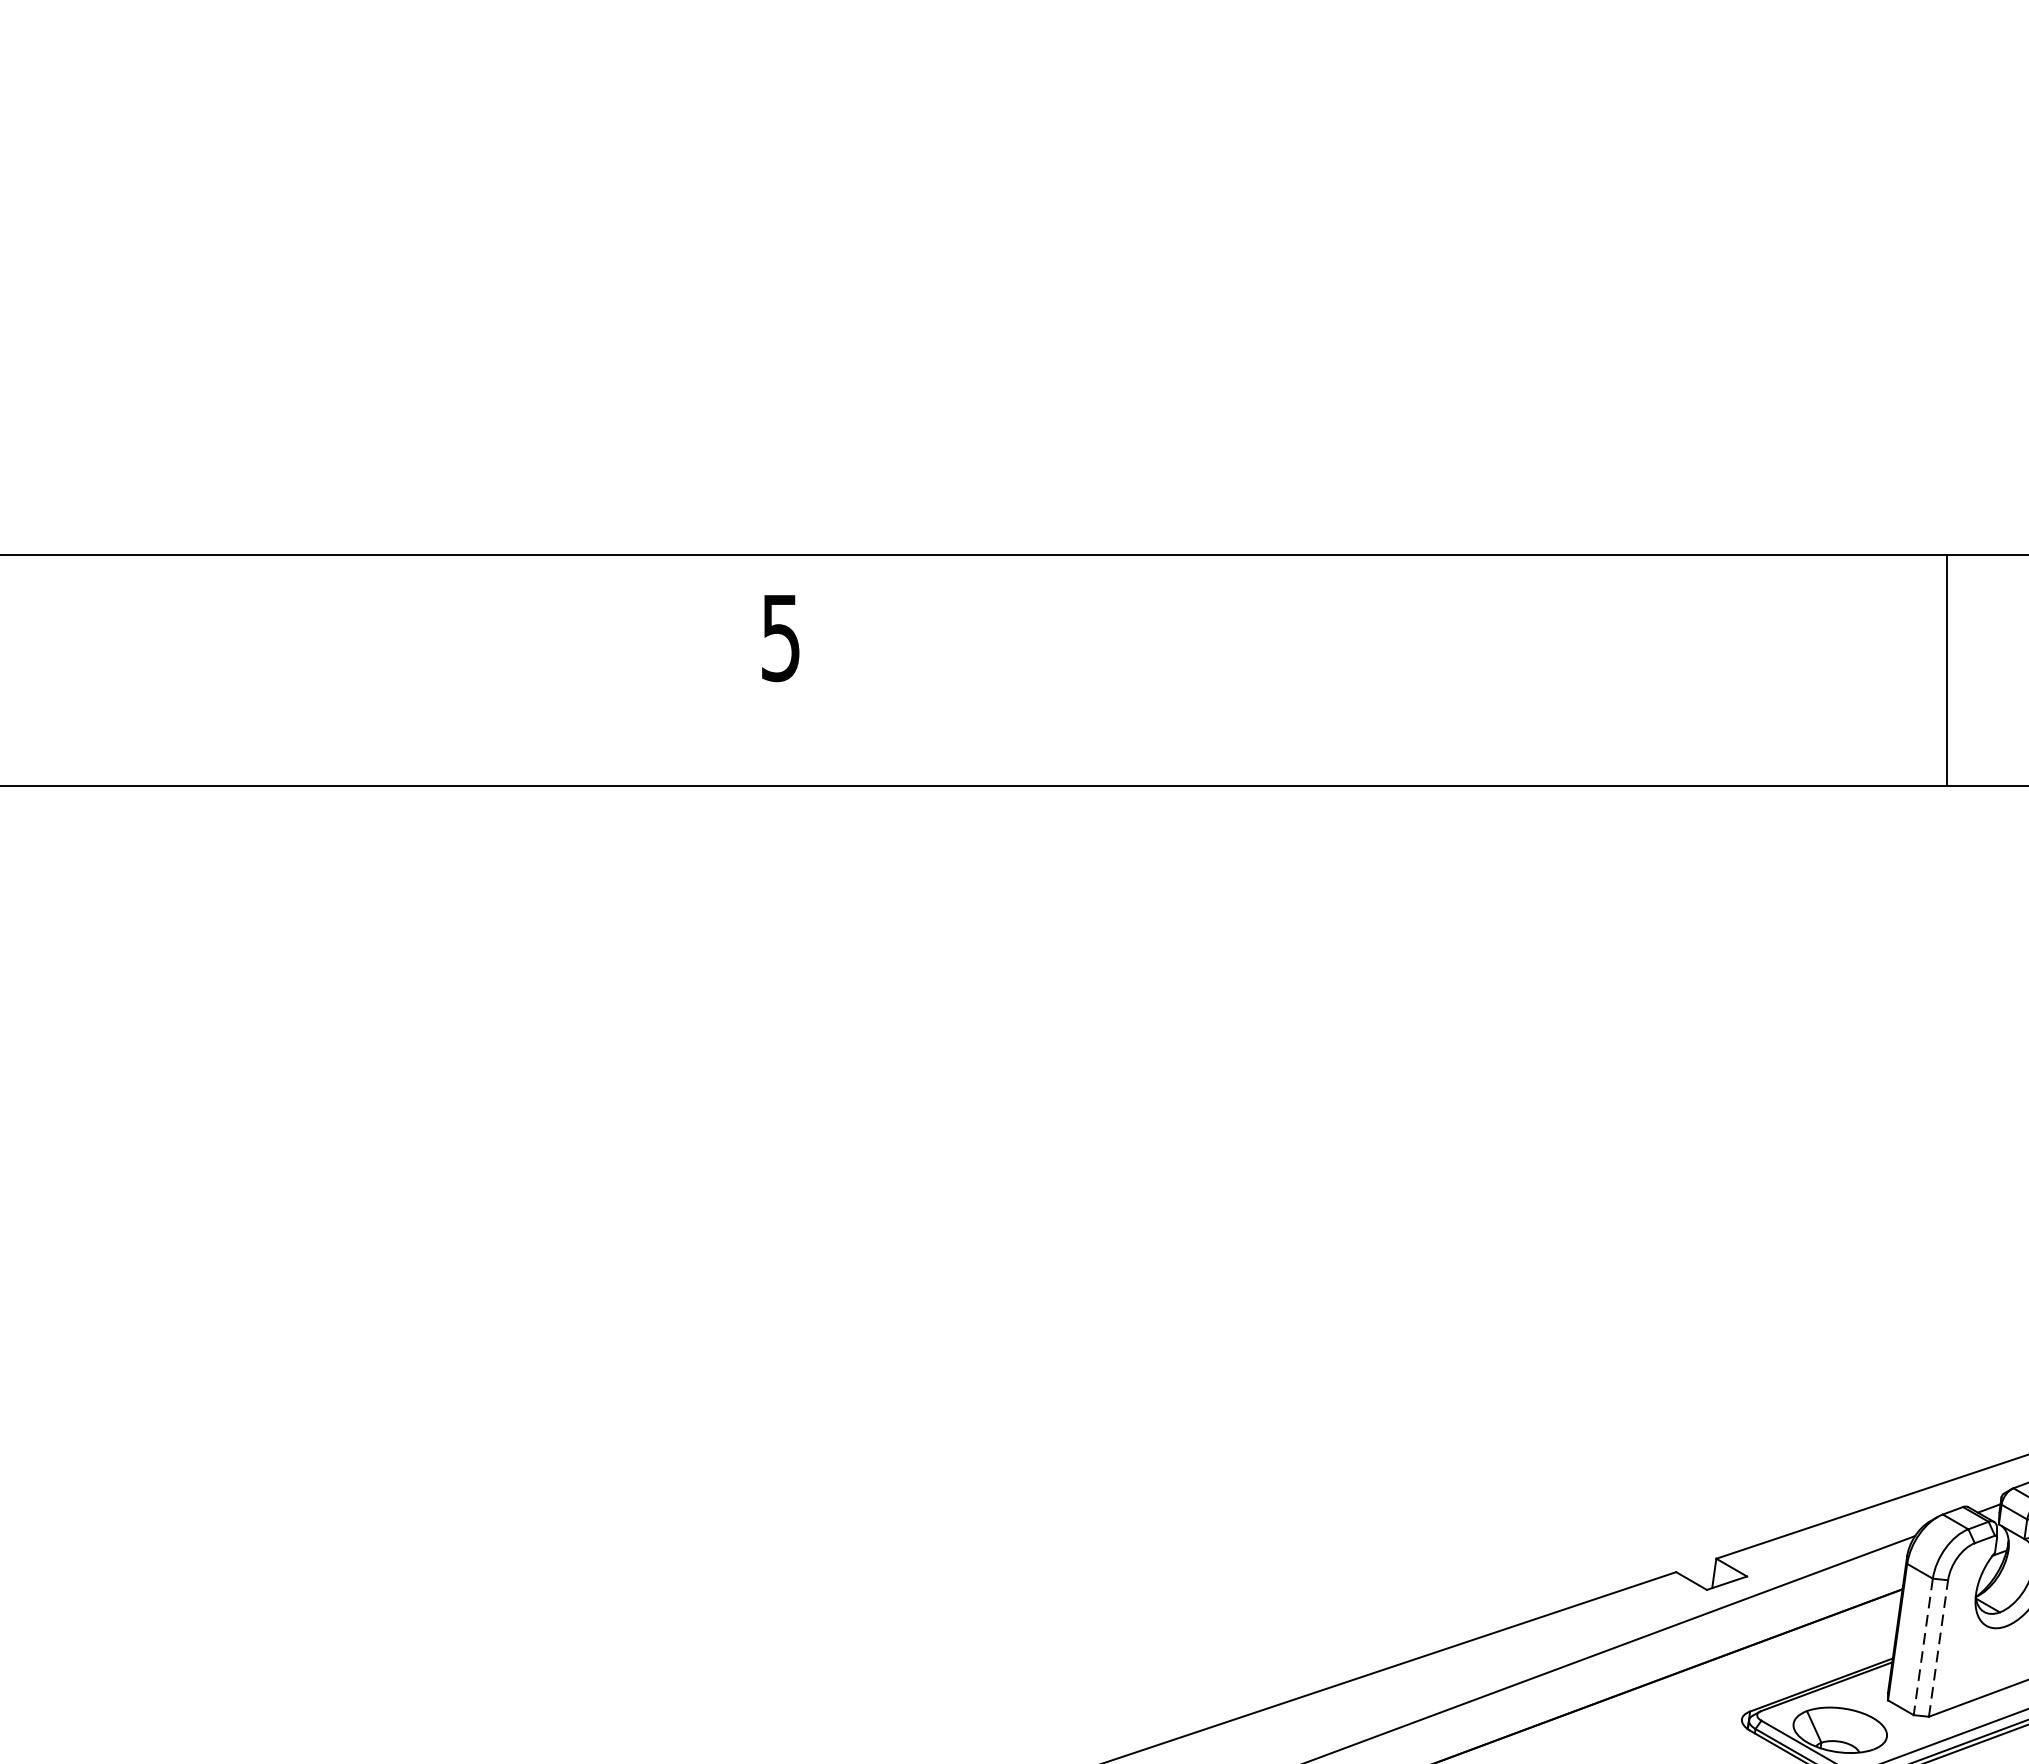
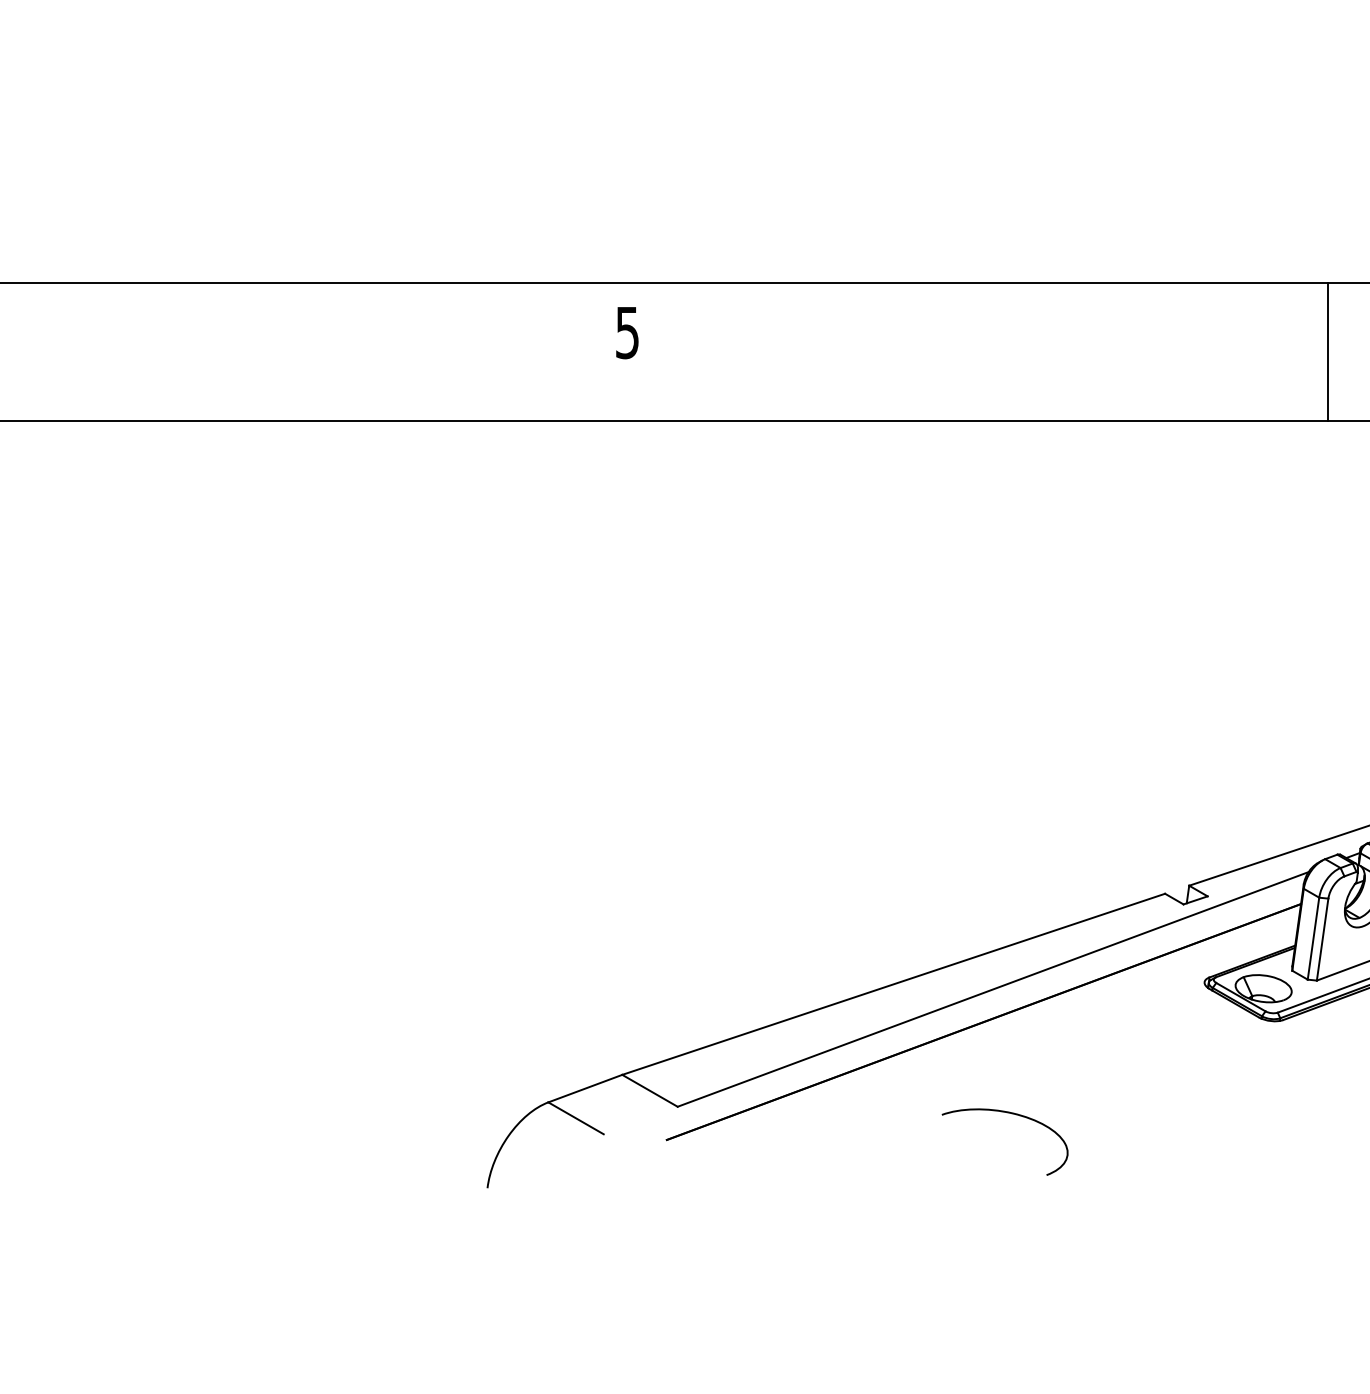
line: (1923, 1648) -> (1313, 939), dashed -> solid
line: (1938, 1648) -> (1322, 939), dashed -> solid

